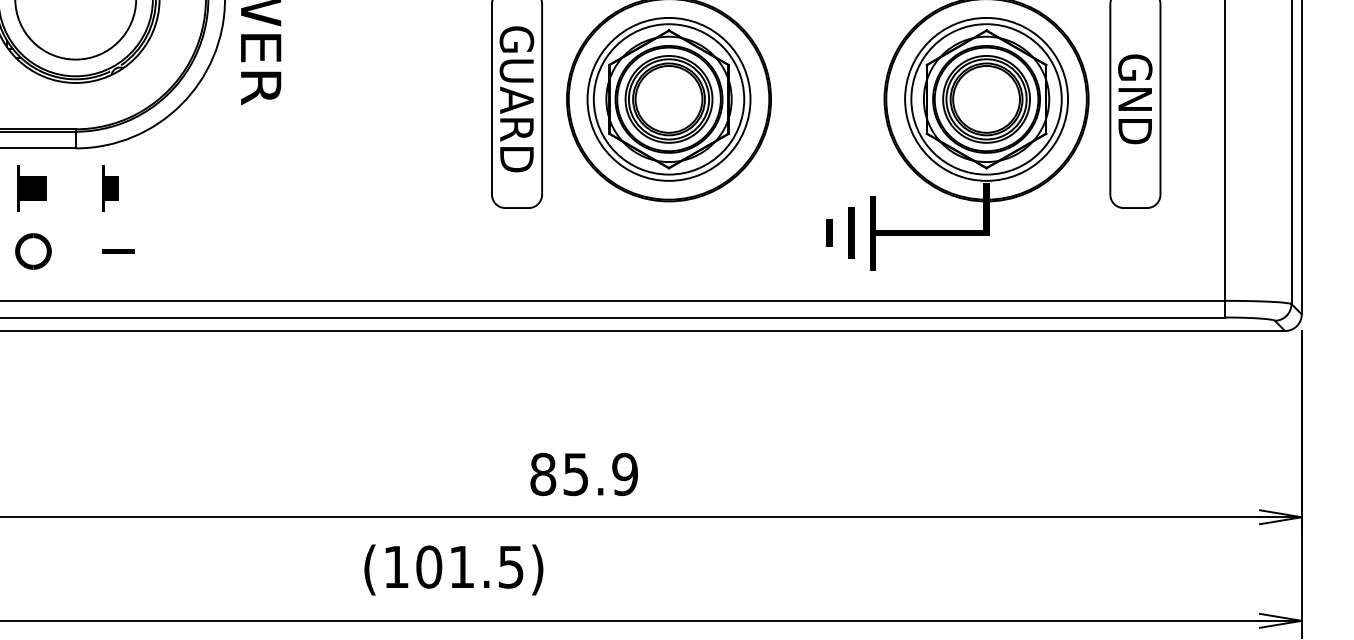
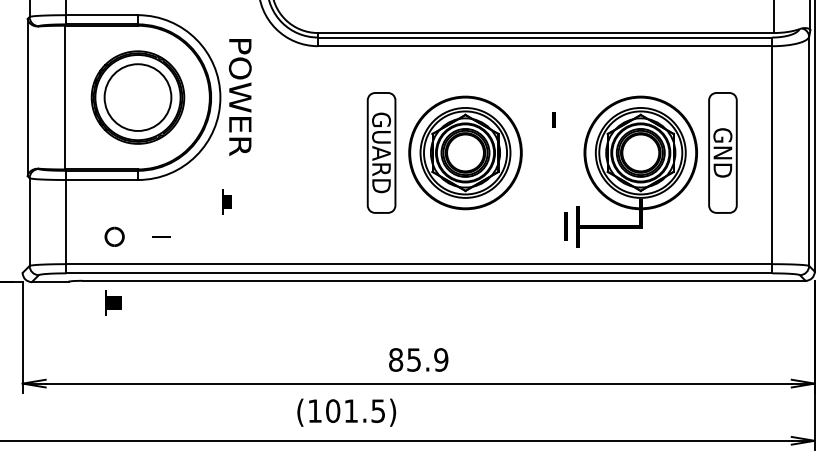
part: (31, 187) -> (113, 302), moved
part: (109, 187) -> (226, 201), moved
line: (828, 232) -> (553, 119), moved

